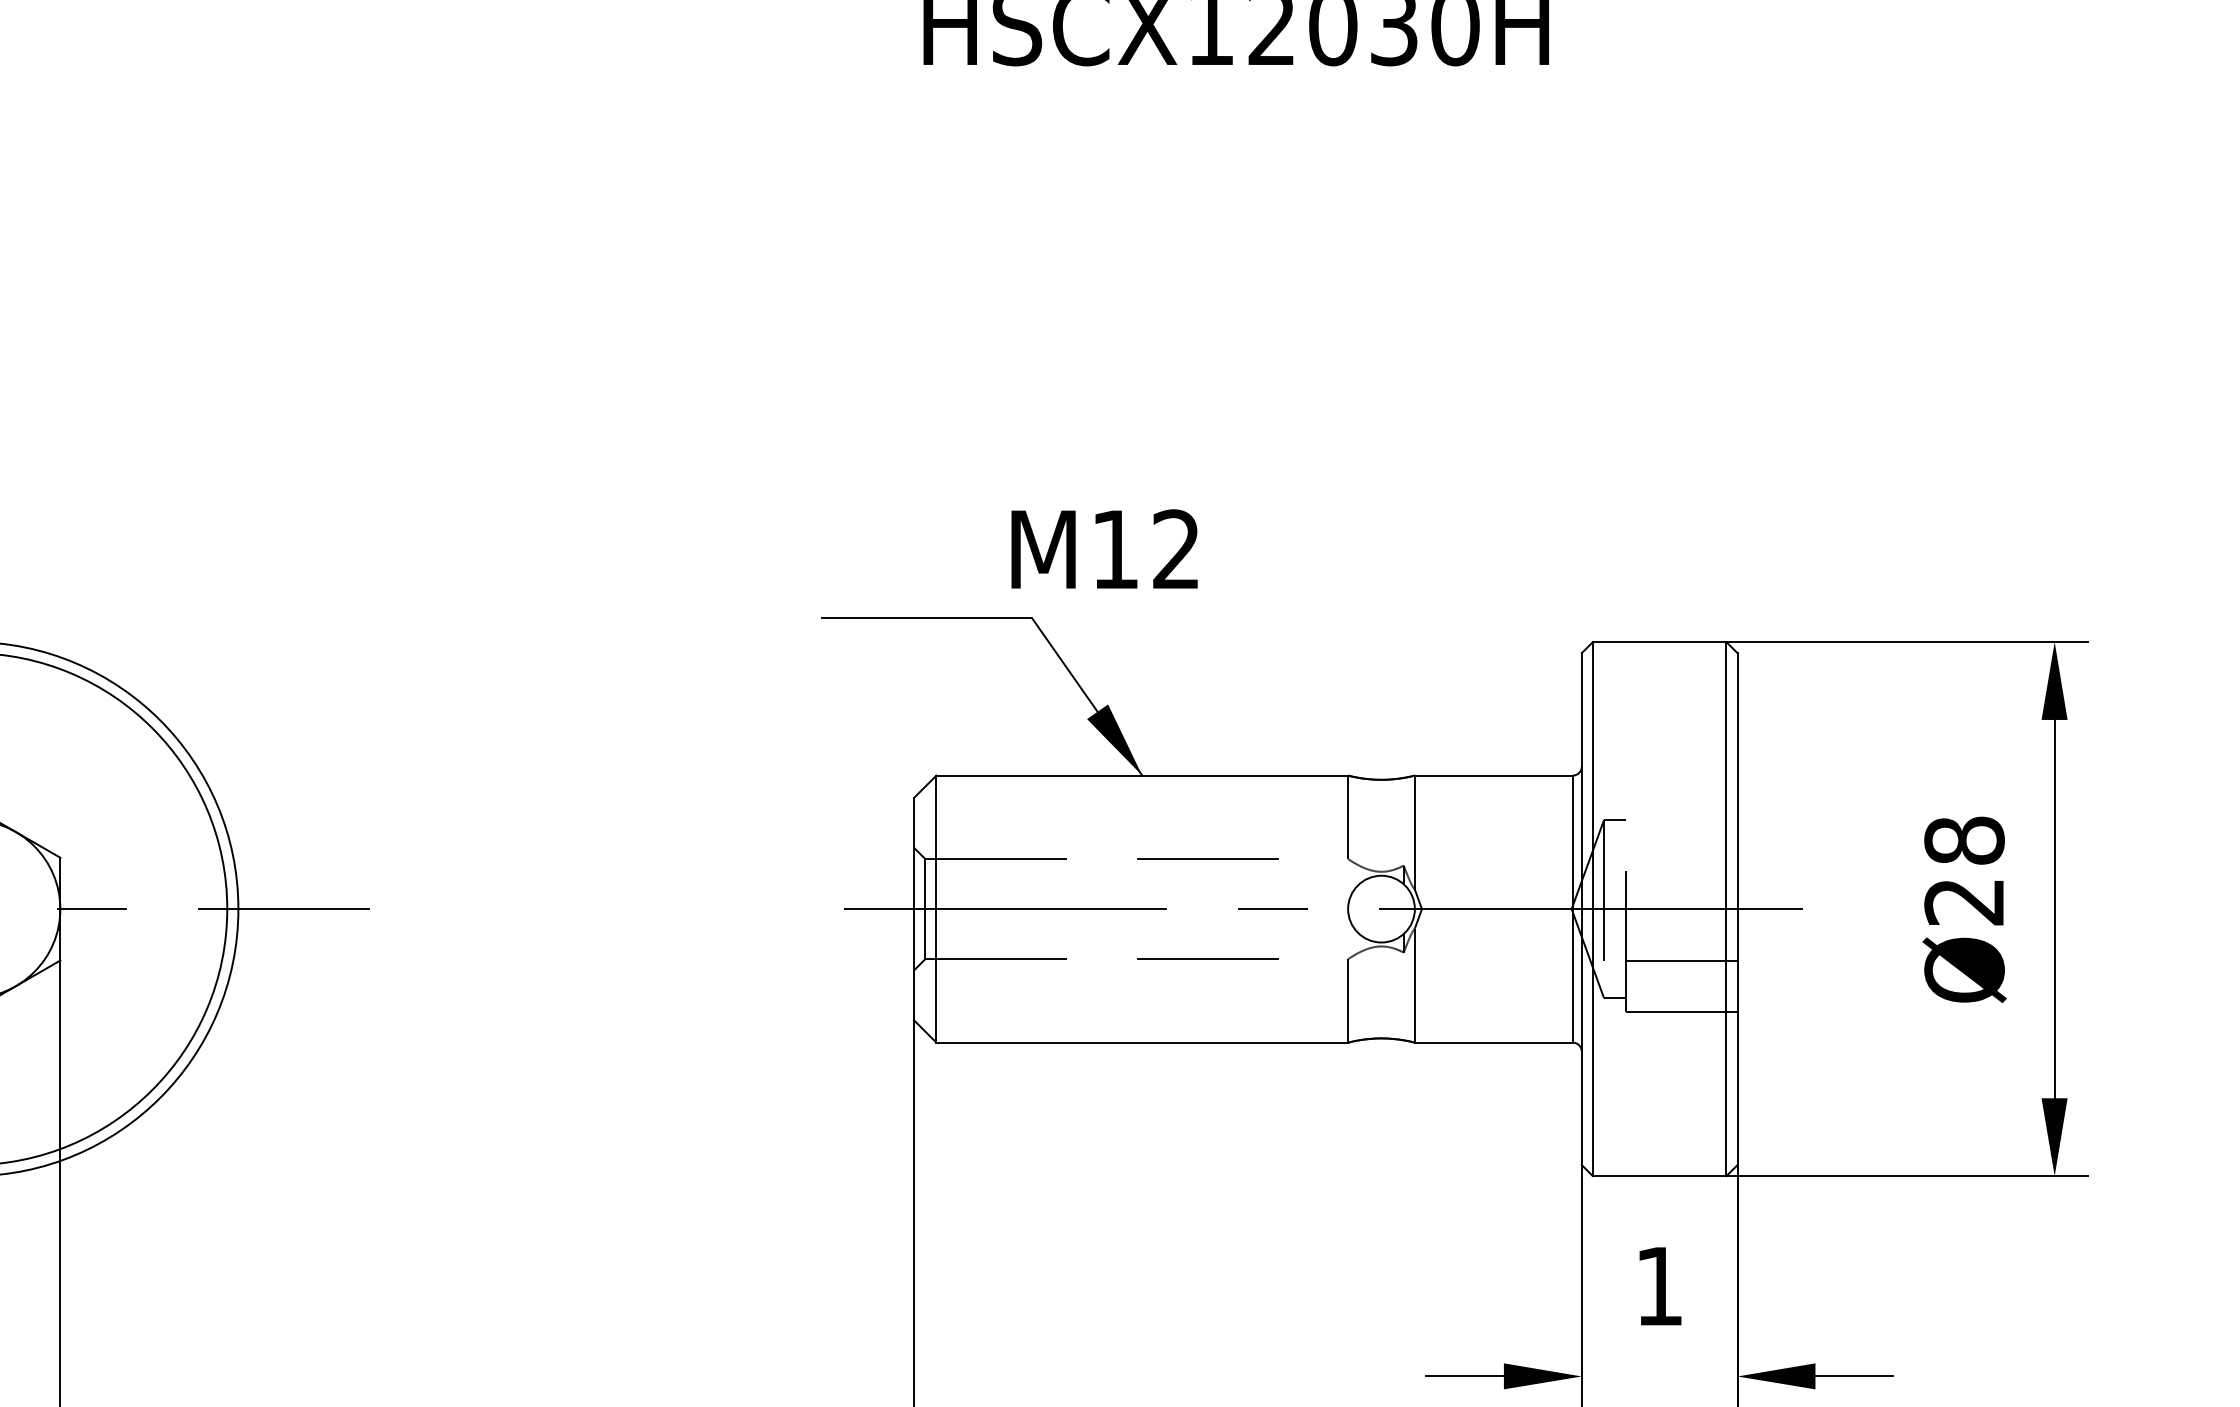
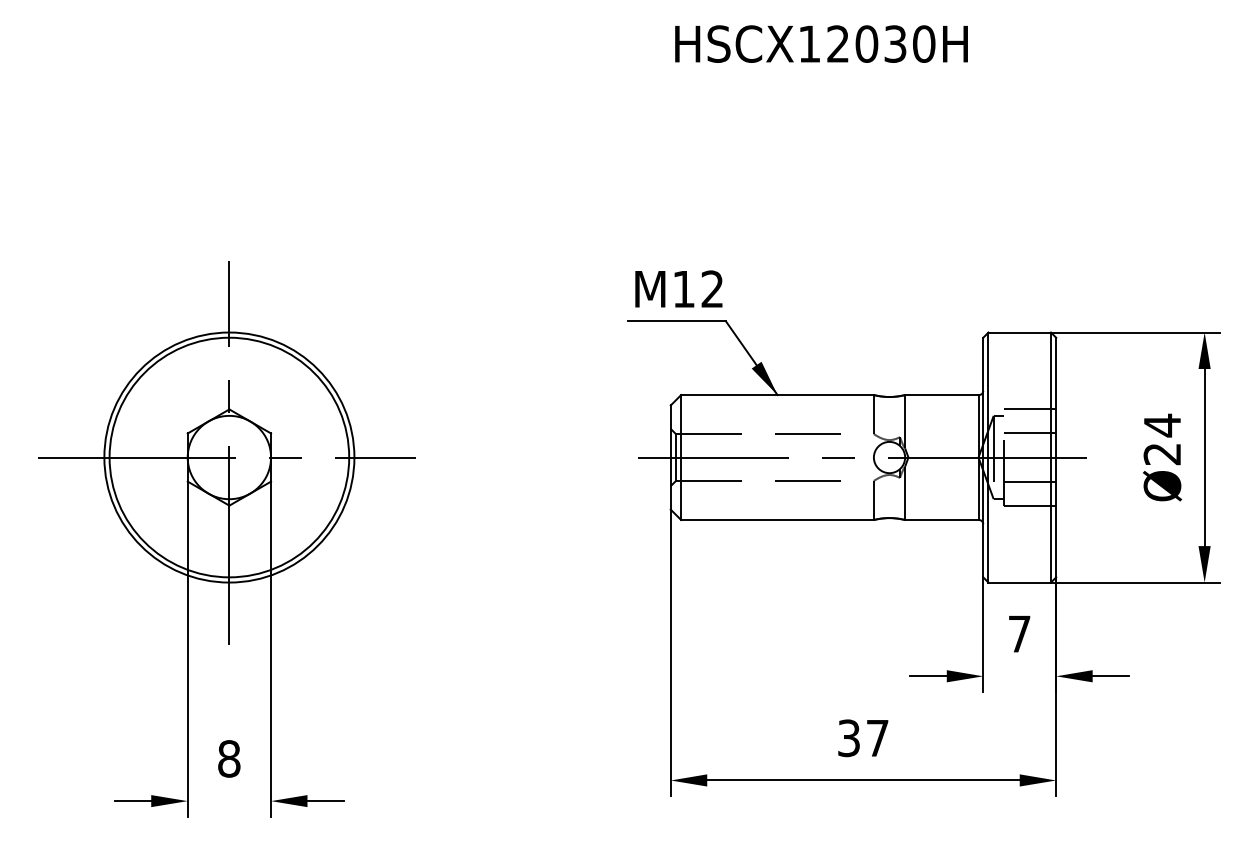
text: (1103, 548) -> (678, 288), moved
line: (1682, 806) -> (1030, 409), added
text: (1964, 840) -> (1162, 425), Ø28 -> Ø24
line: (1682, 857) -> (1030, 433), added
text: (1659, 1284) -> (1019, 633), 1 -> 7

